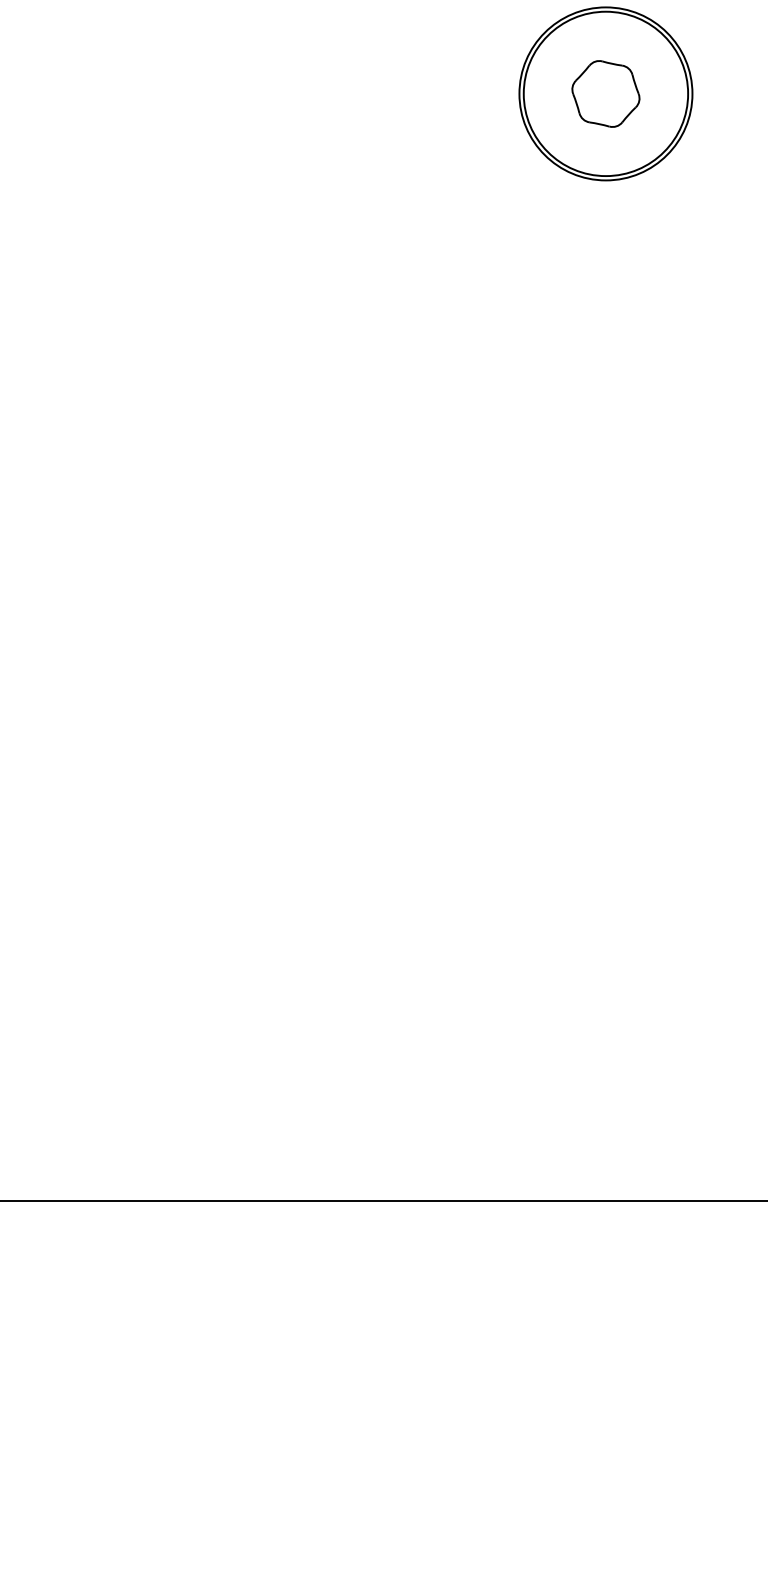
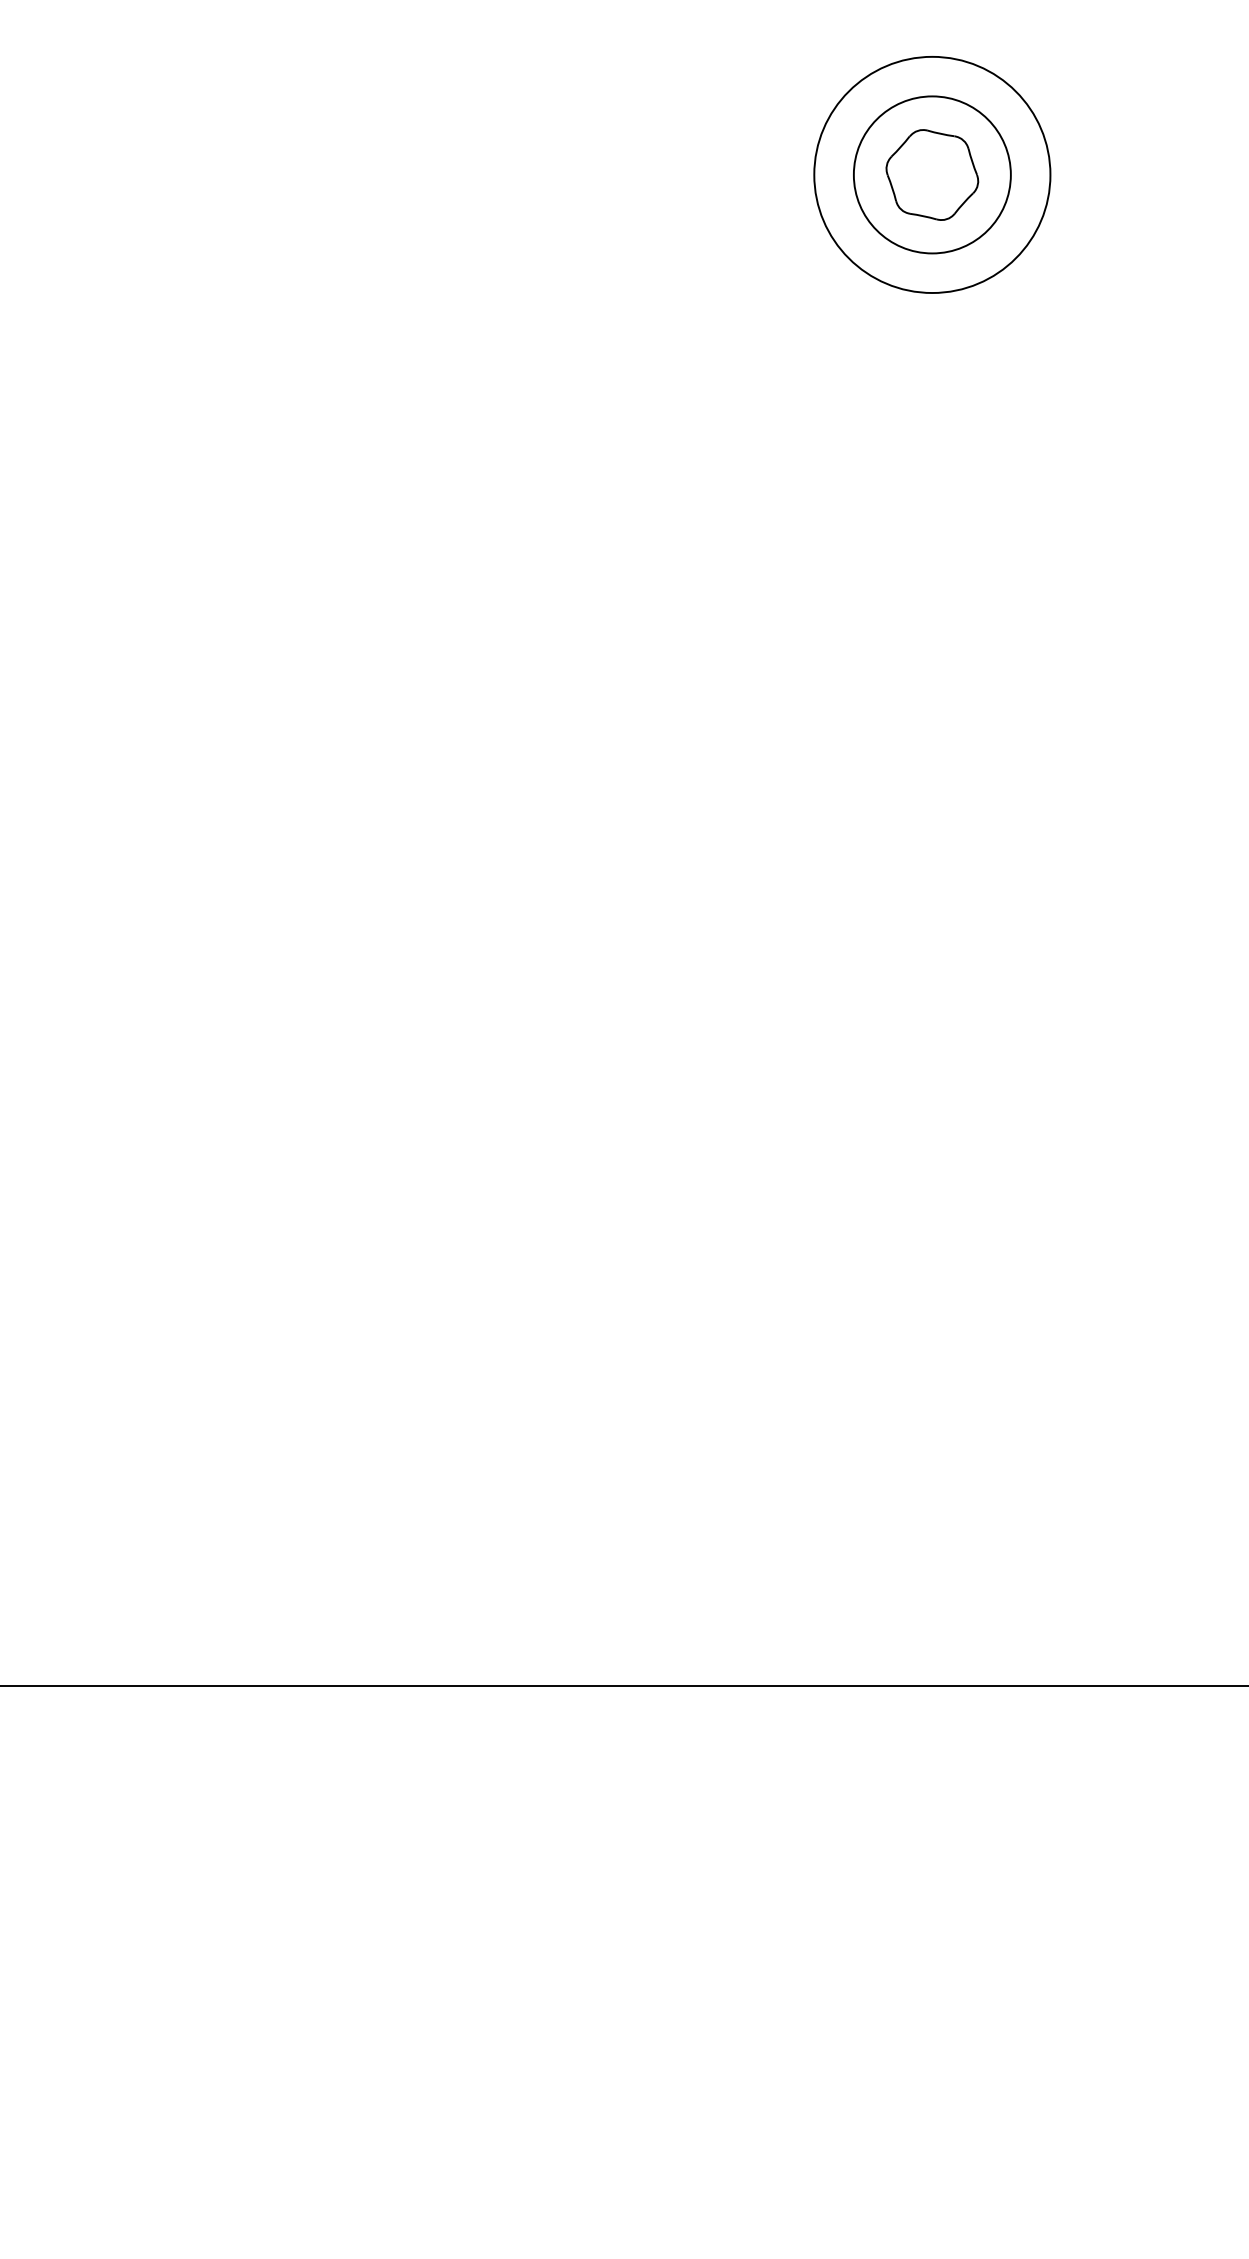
circle: (606, 93) -> (932, 174), size x0.7

